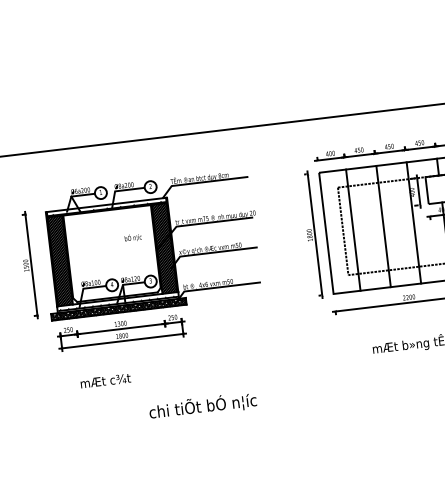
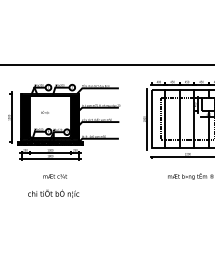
text: (131, 237) -> (44, 112), moved
text: (104, 381) -> (54, 176), moved
text: (202, 405) -> (53, 193), moved

